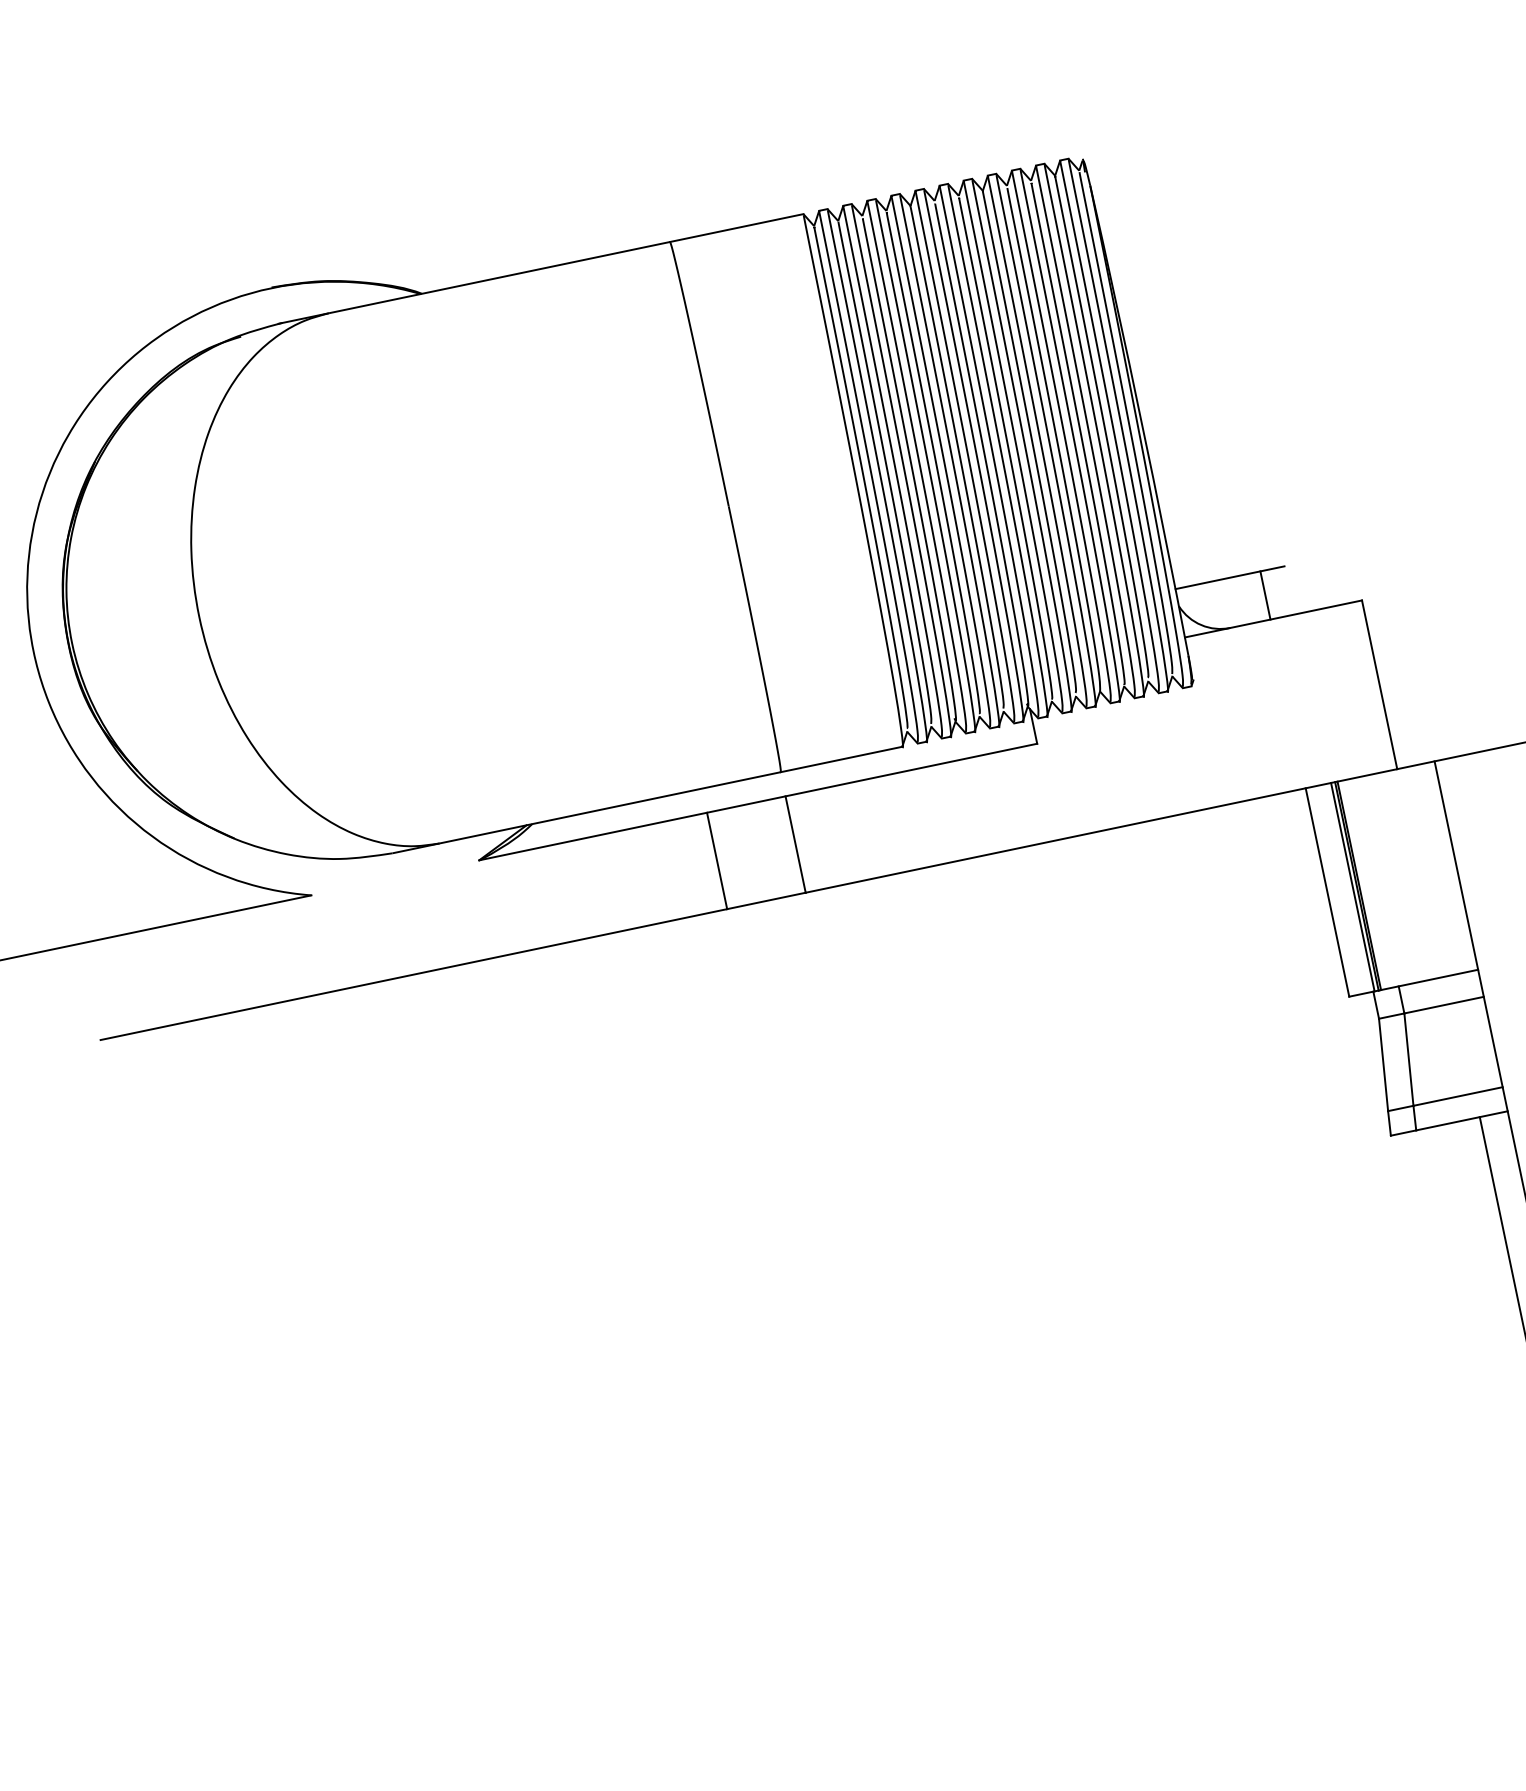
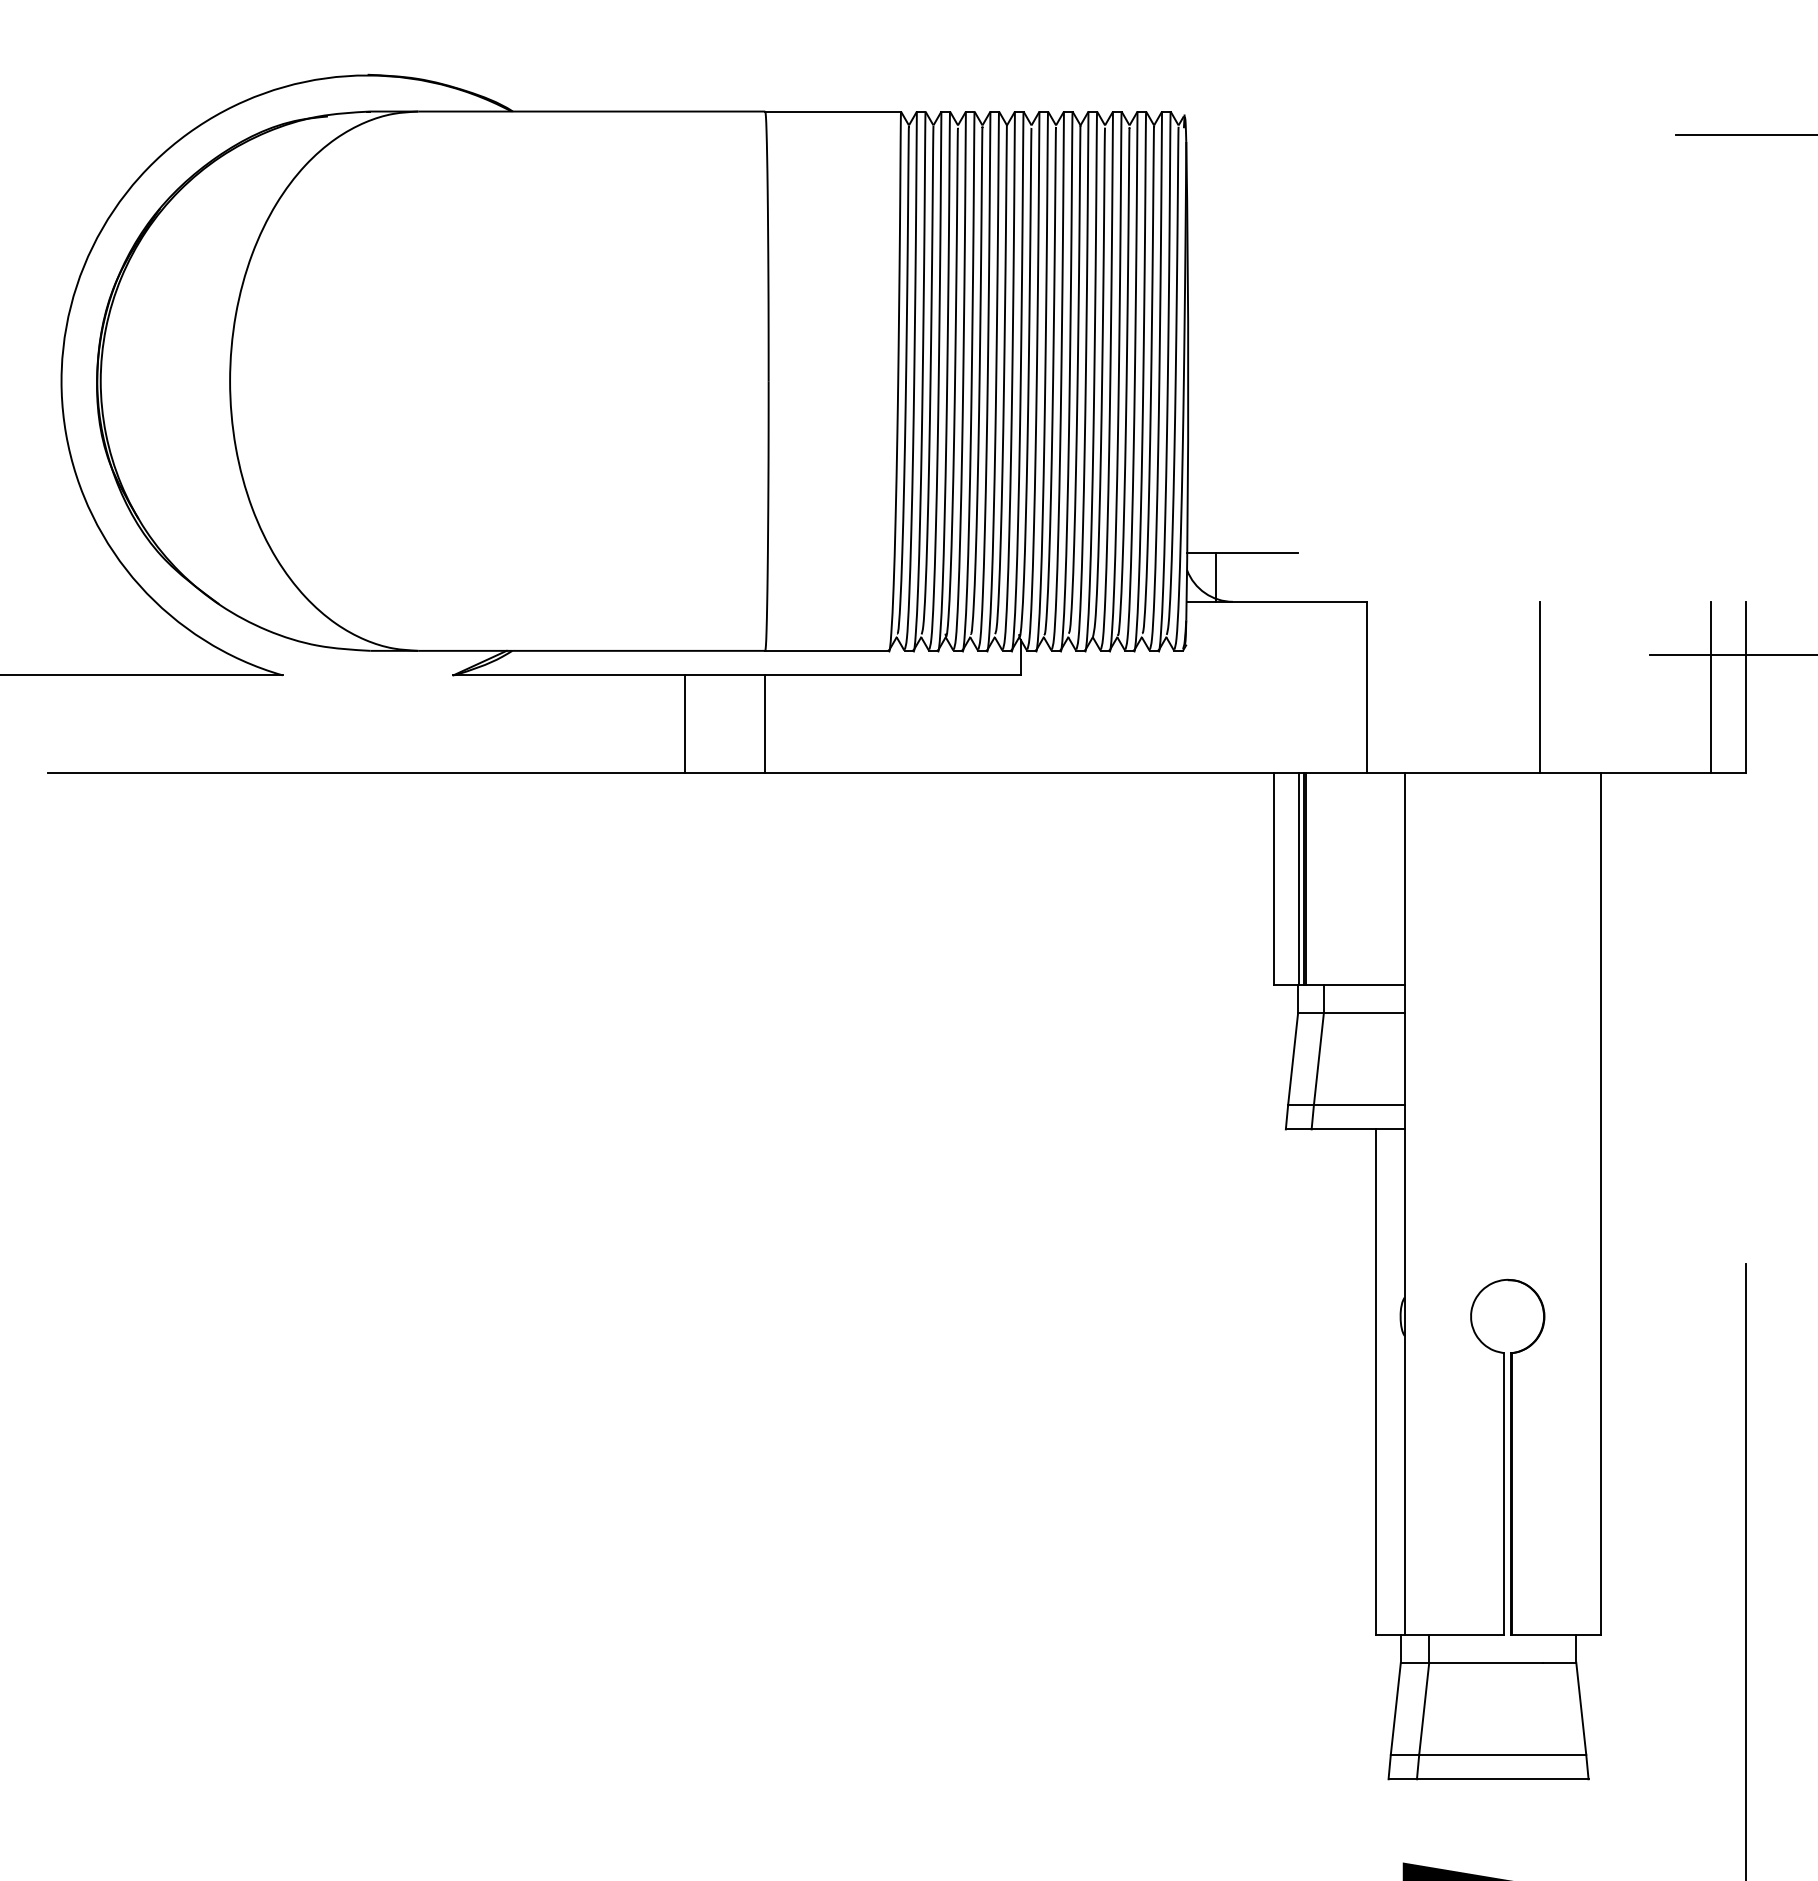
line: (1265, 594) -> (1215, 576), moved

